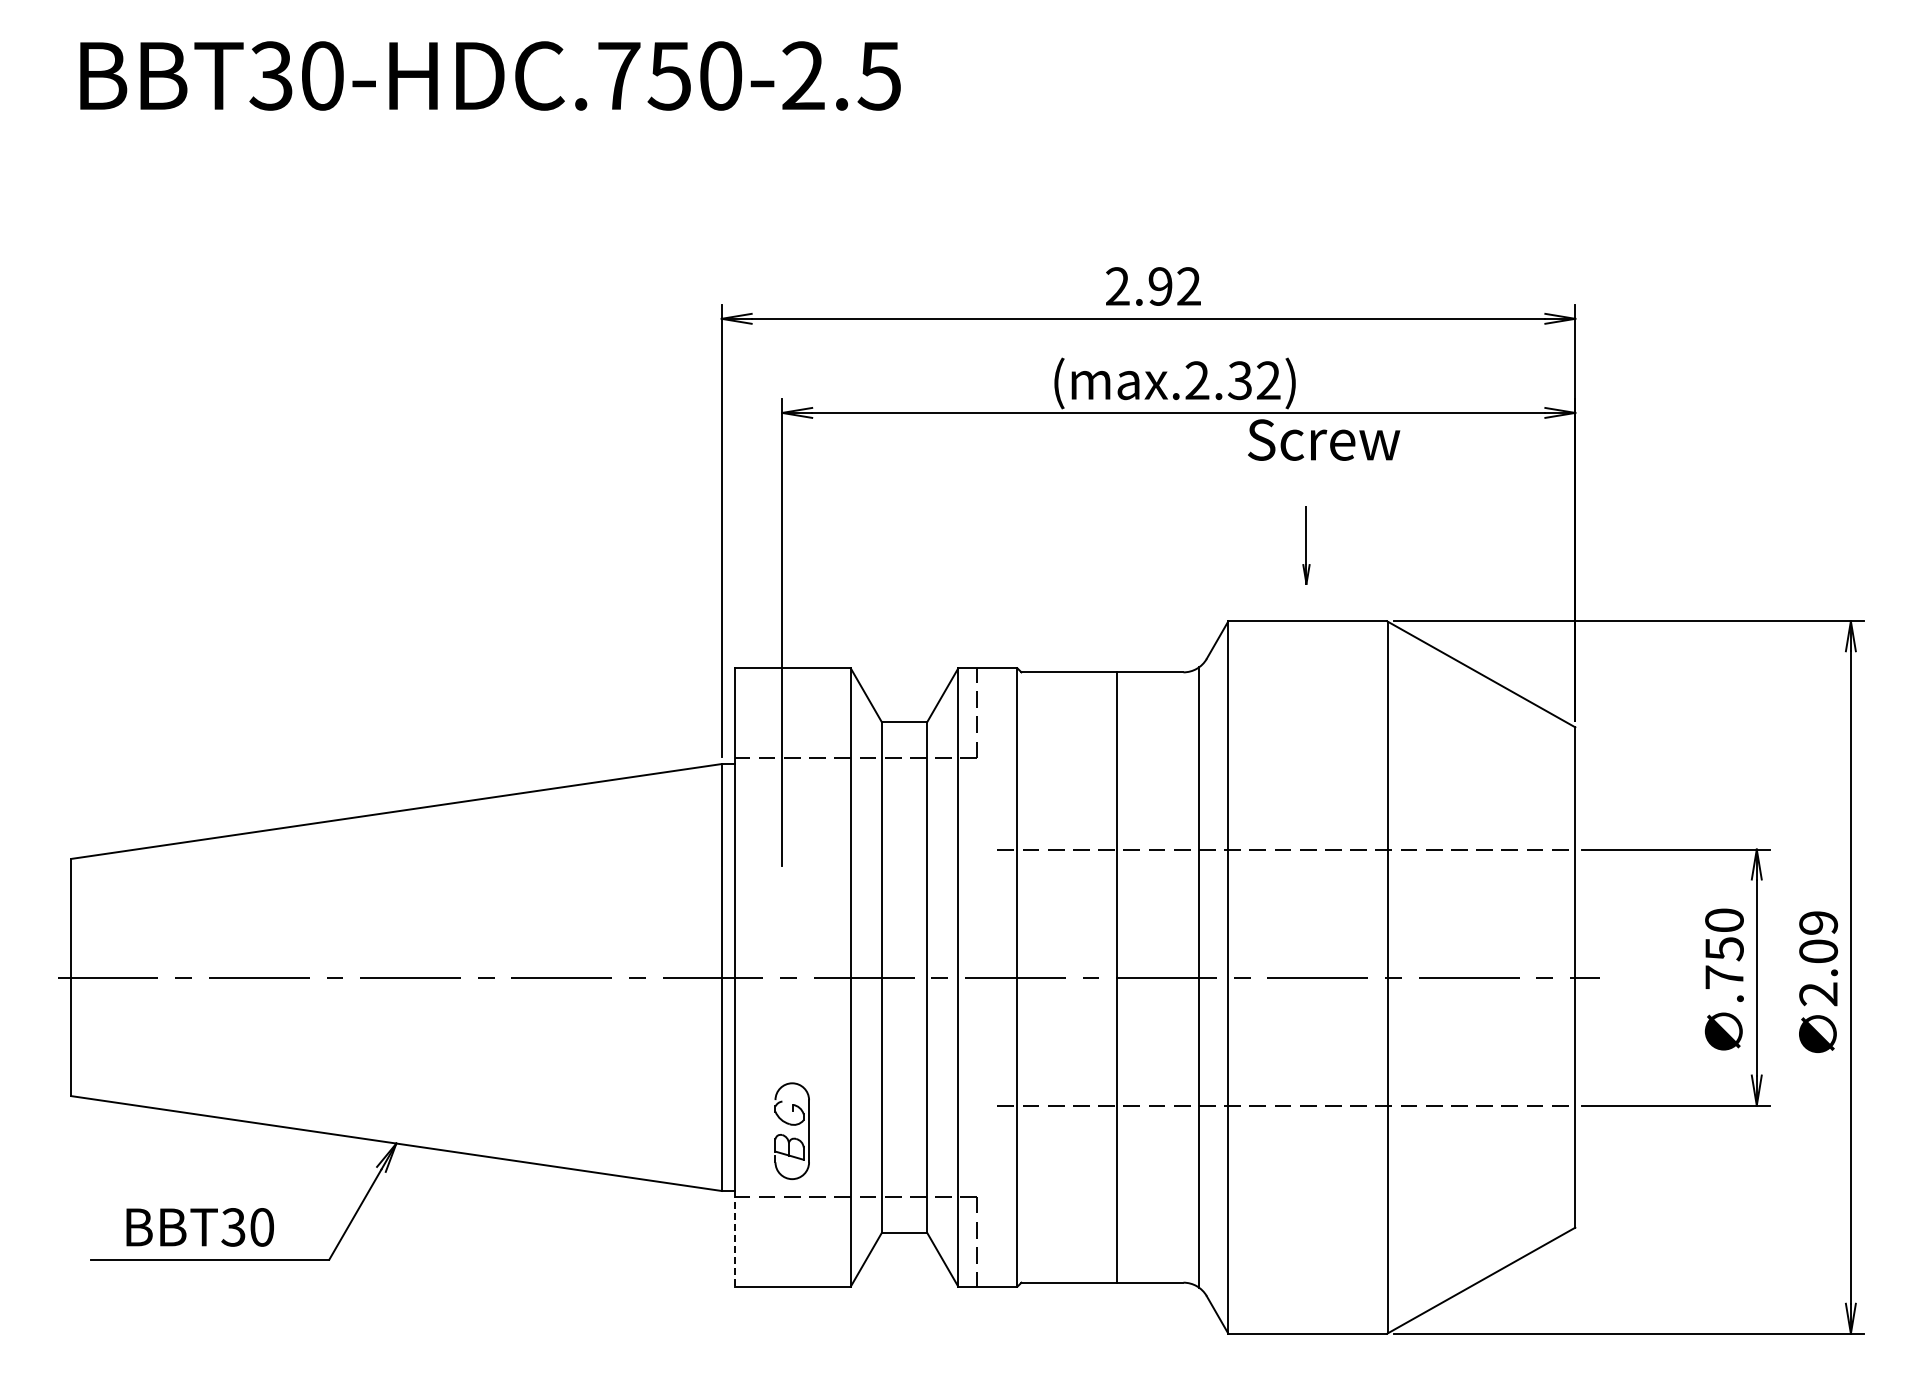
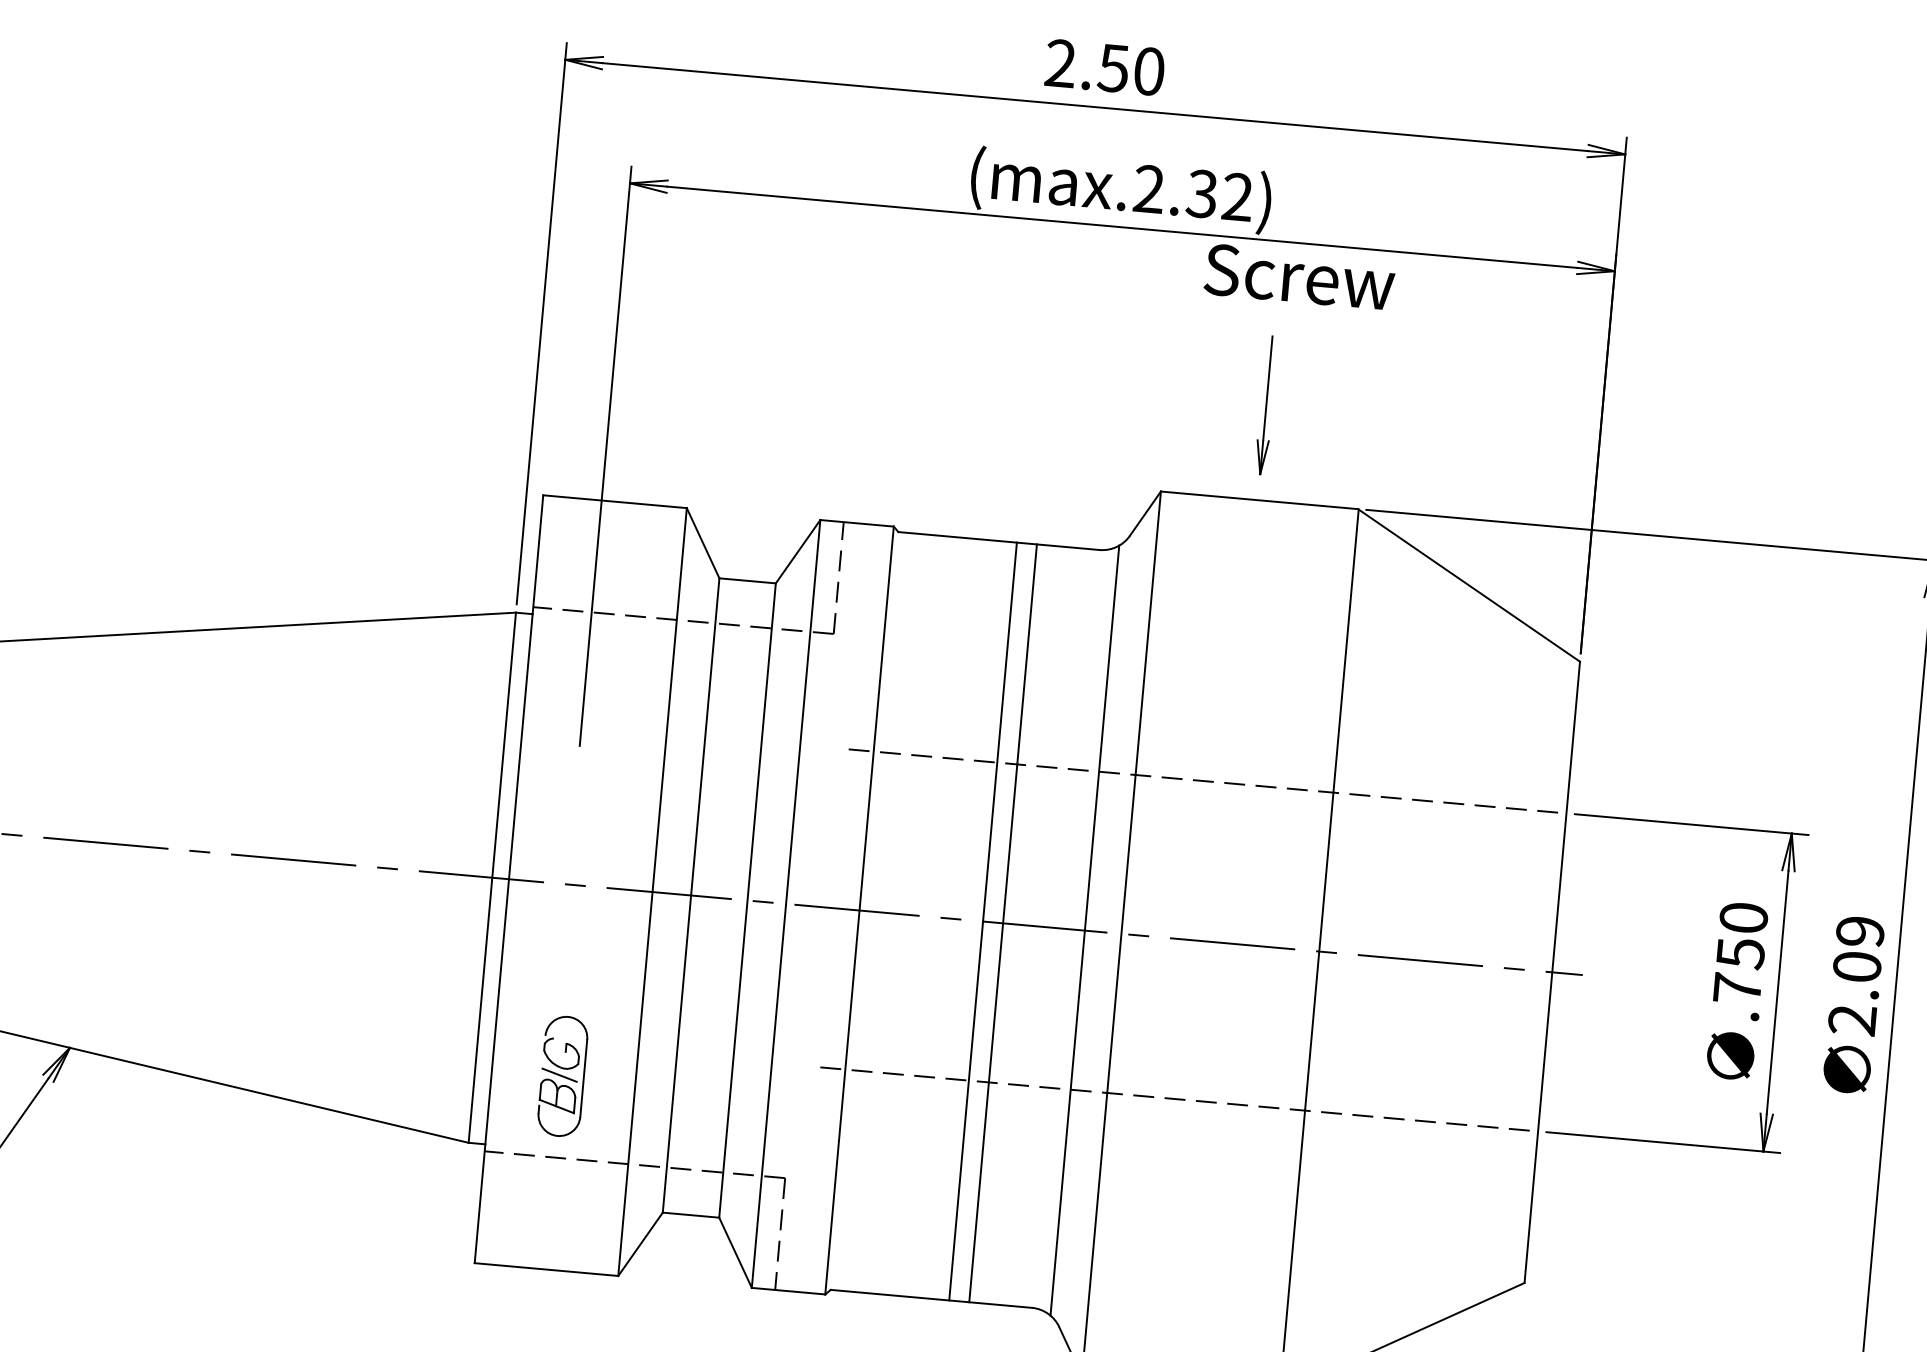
text: (1174, 286) -> (1131, 69), 2.92 -> 2.50
part: (1306, 545) -> (1266, 406), size x1.43
line: (1133, 977) -> (1003, 923), added
line: (789, 1130) -> (559, 1075), added
line: (735, 1238) -> (480, 1203), dashed -> solid

